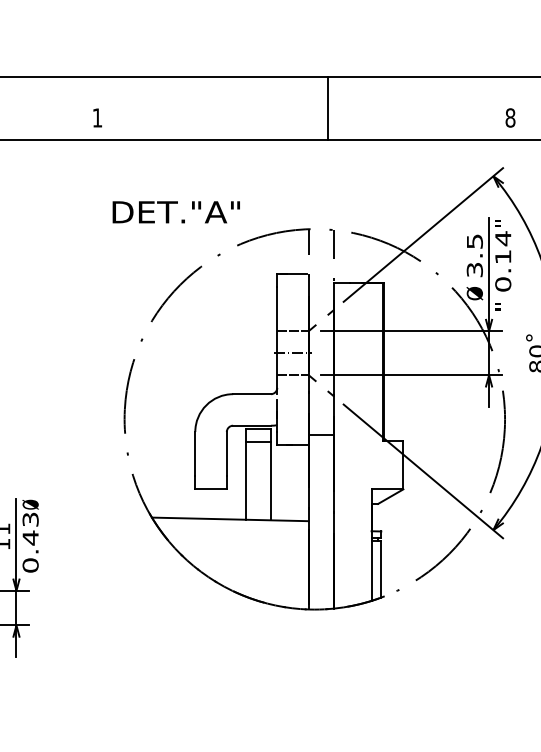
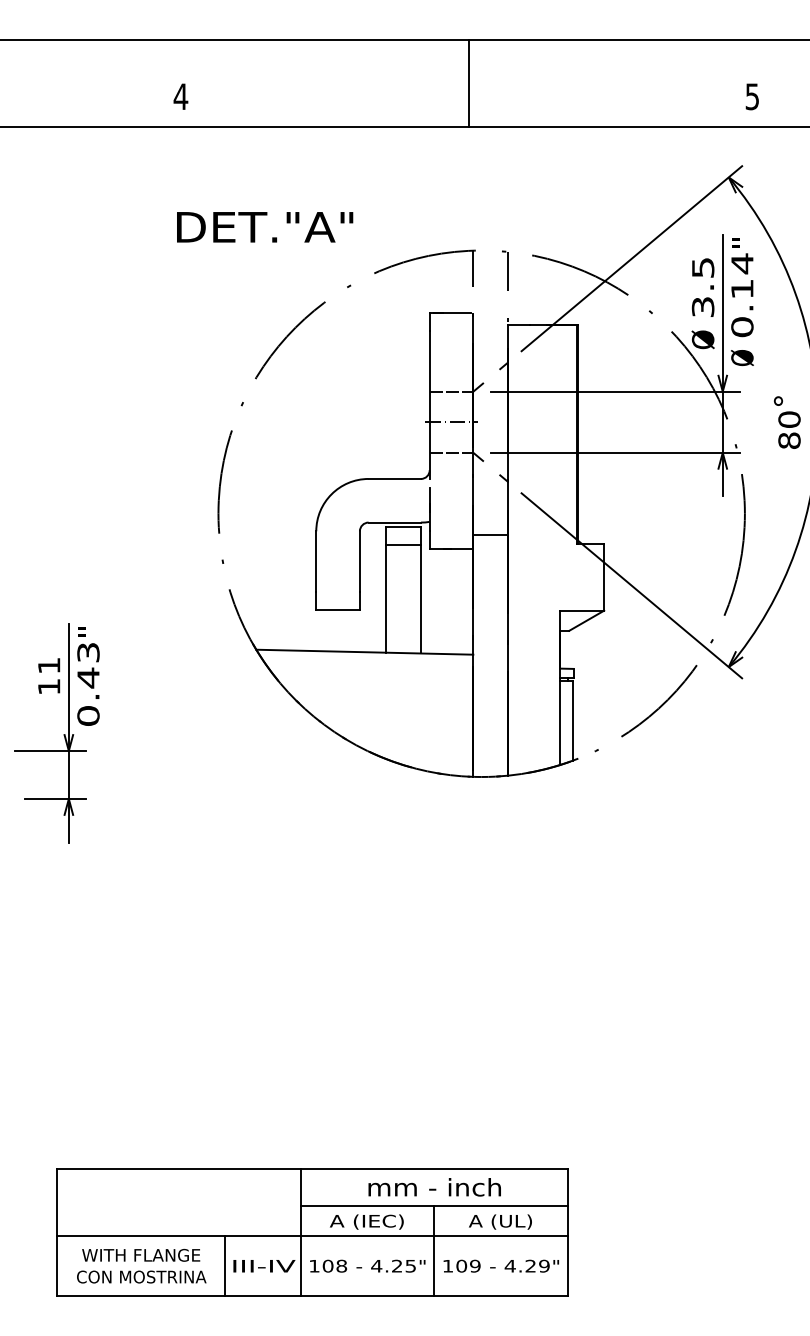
line: (328, 108) -> (469, 83), moved
text: (97, 117) -> (180, 96), 1 -> 4
text: (510, 117) -> (752, 96), 8 -> 5
text: (176, 212) -> (265, 227), moved
text: (502, 307) -> (741, 358), " -> Ø
text: (30, 504) -> (88, 631), Ø -> "

